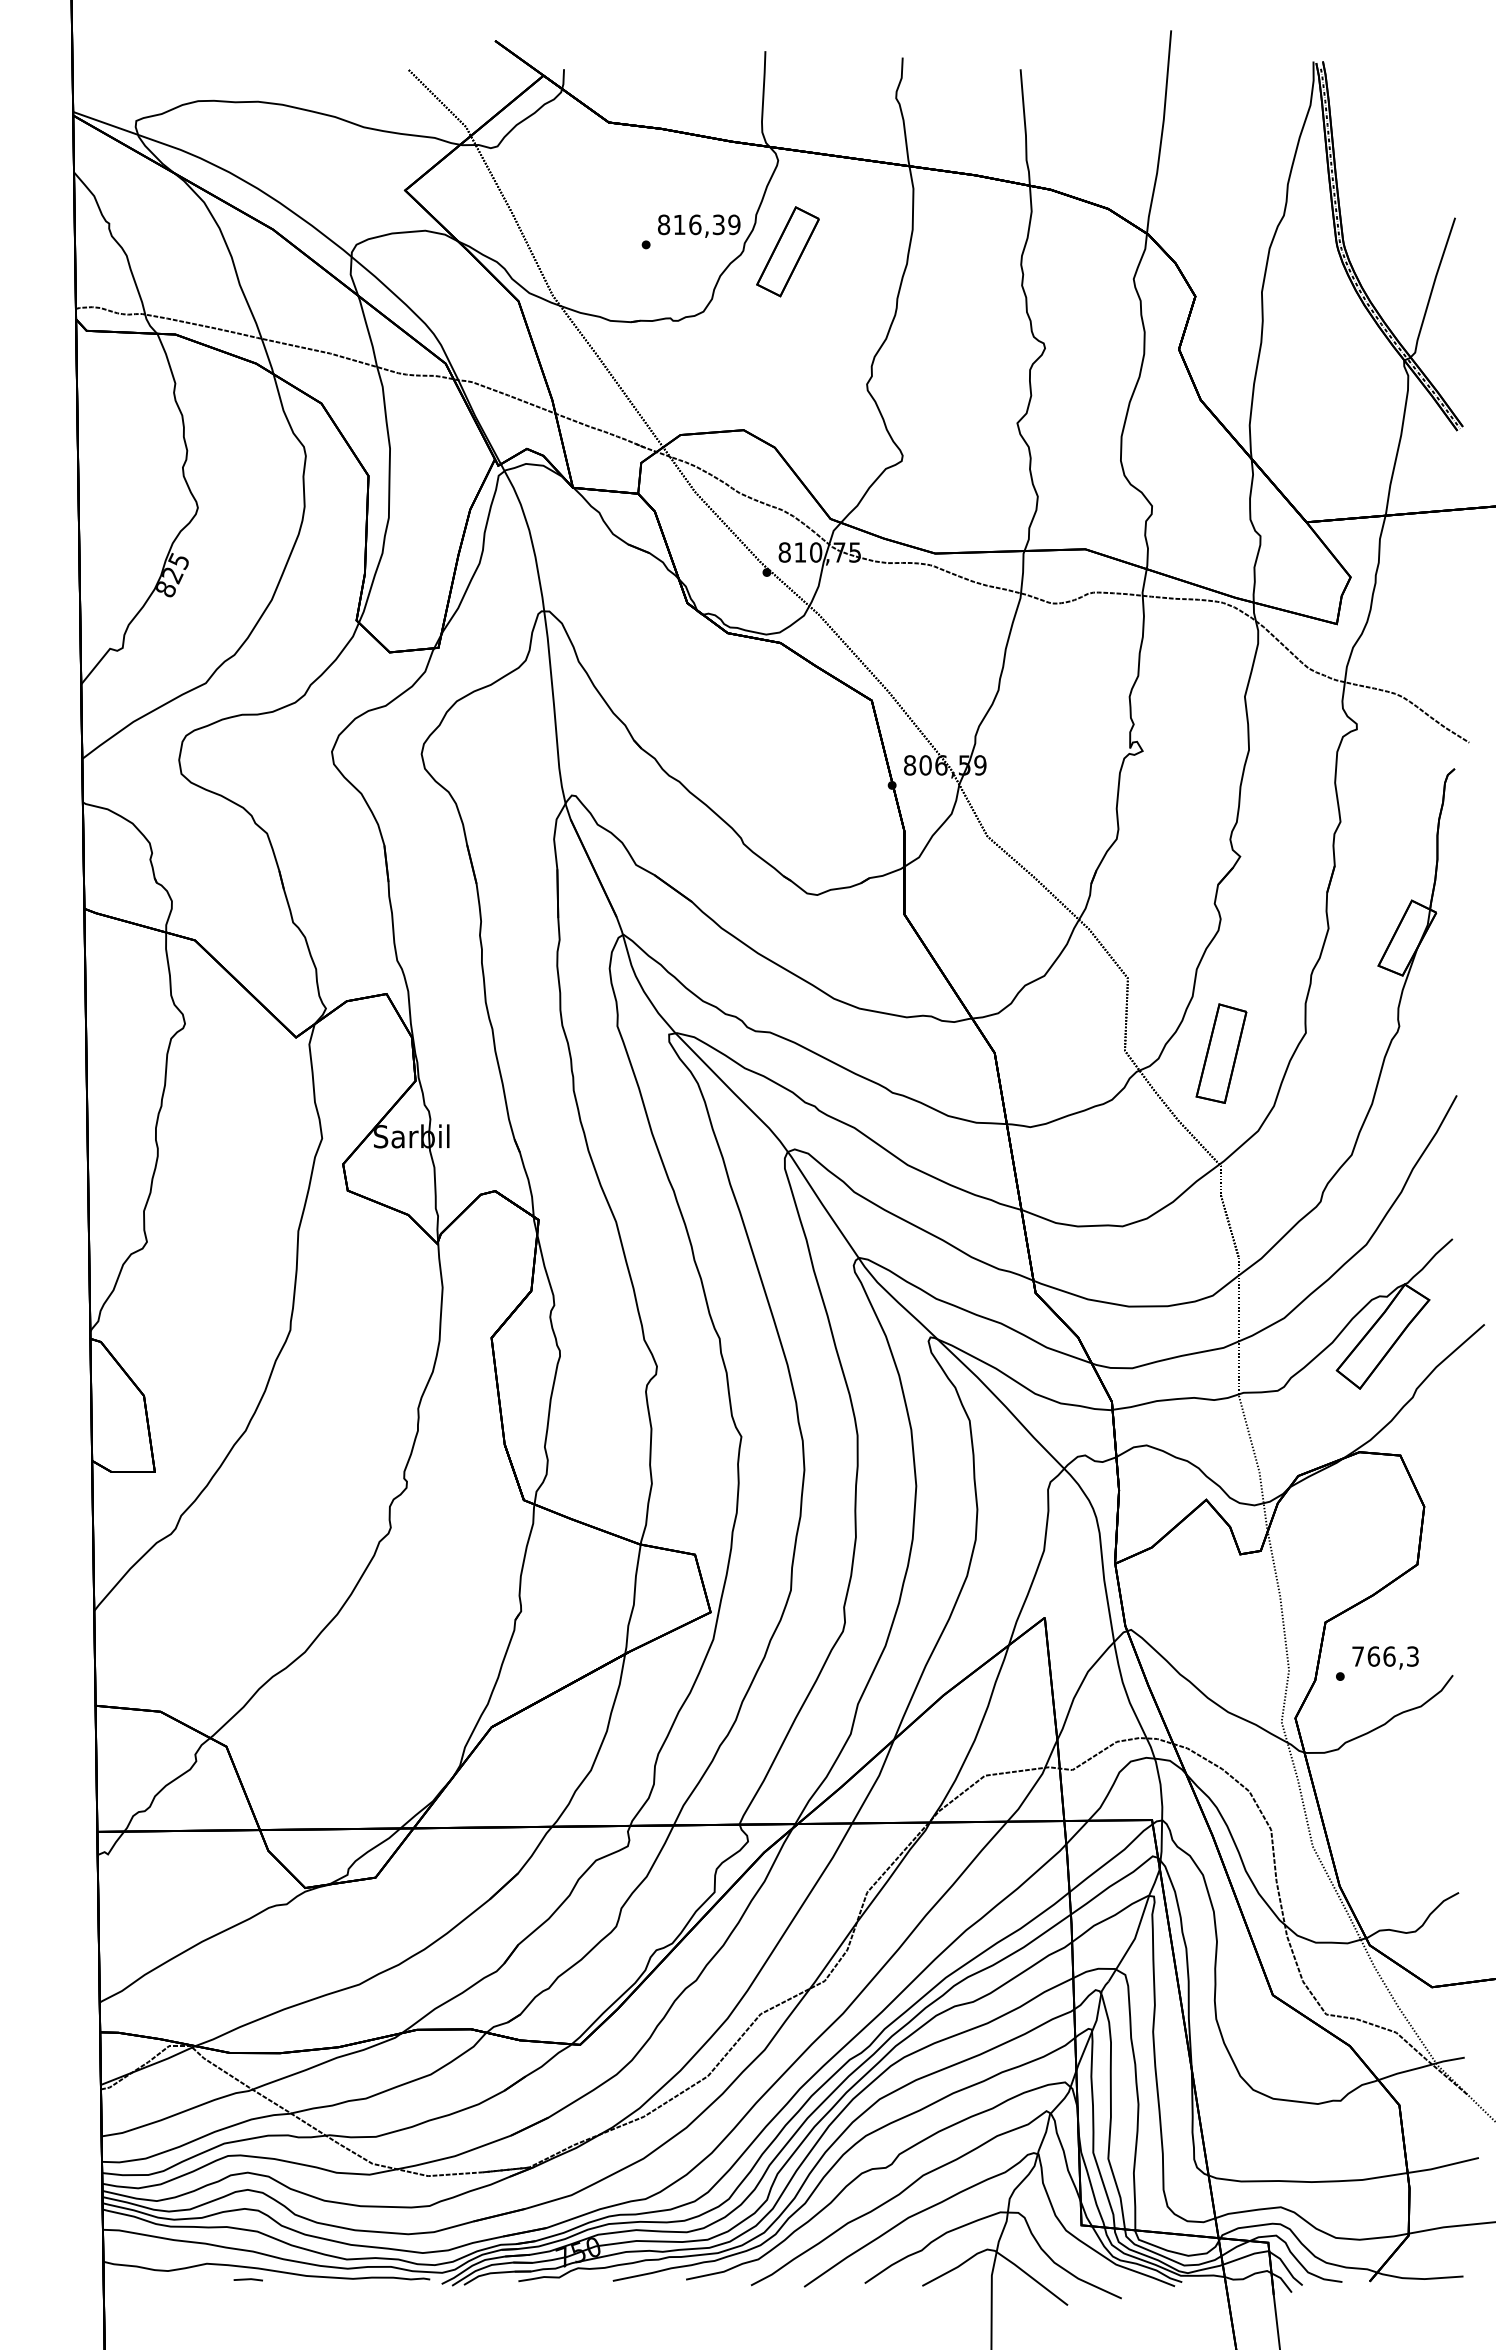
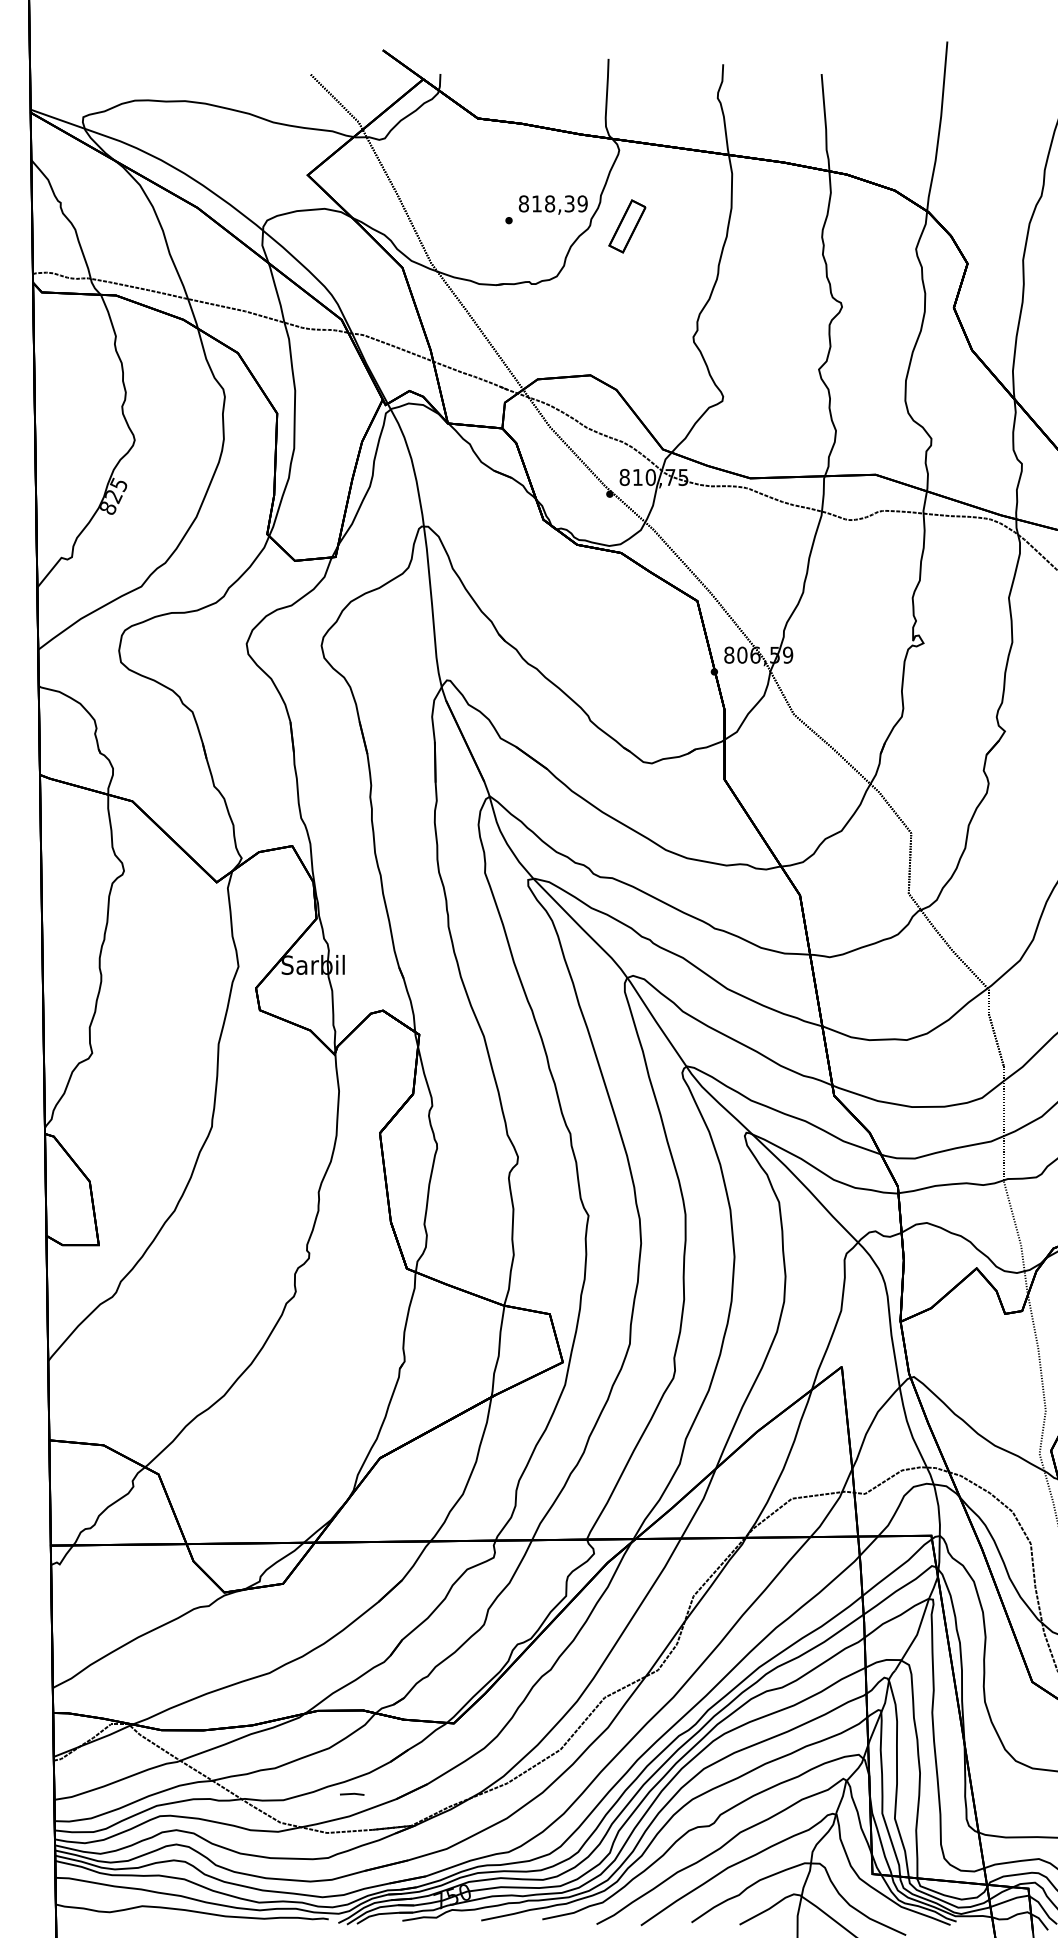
text: (695, 224) -> (550, 203), 816,39 -> 818,39
part: (787, 251) -> (627, 226), size x0.7
part: (1221, 1053) -> (989, 895), removed
line: (247, 2279) -> (351, 1794), moved

